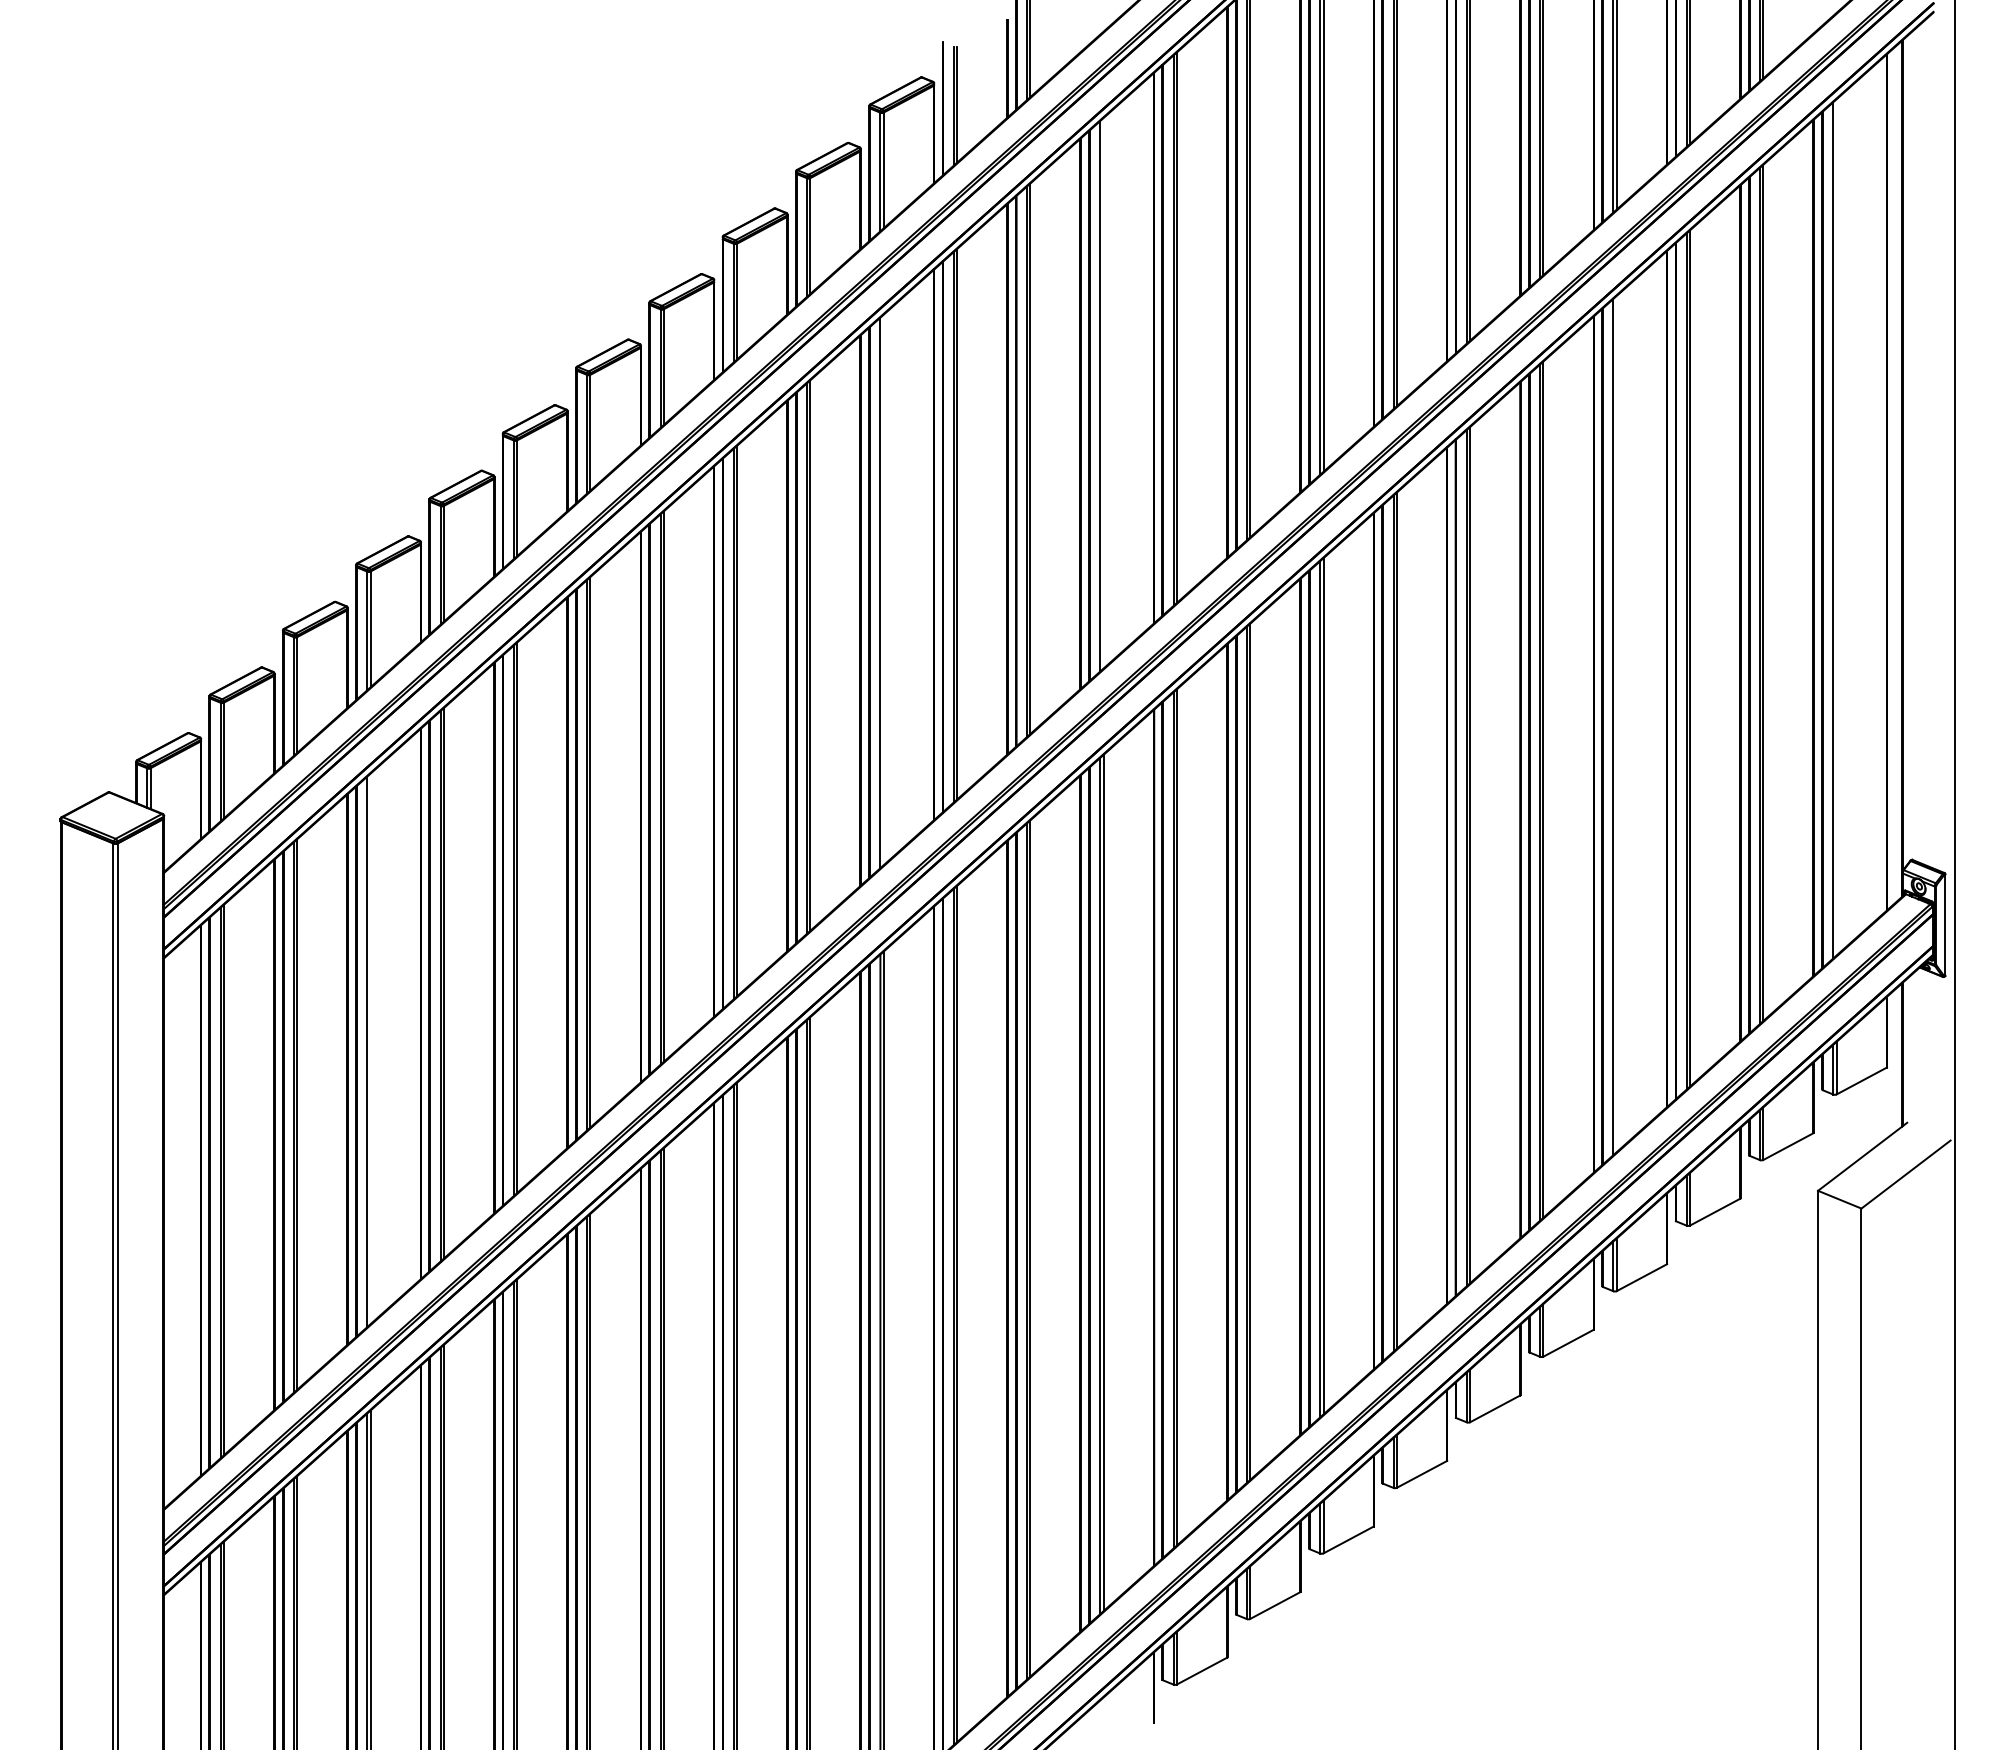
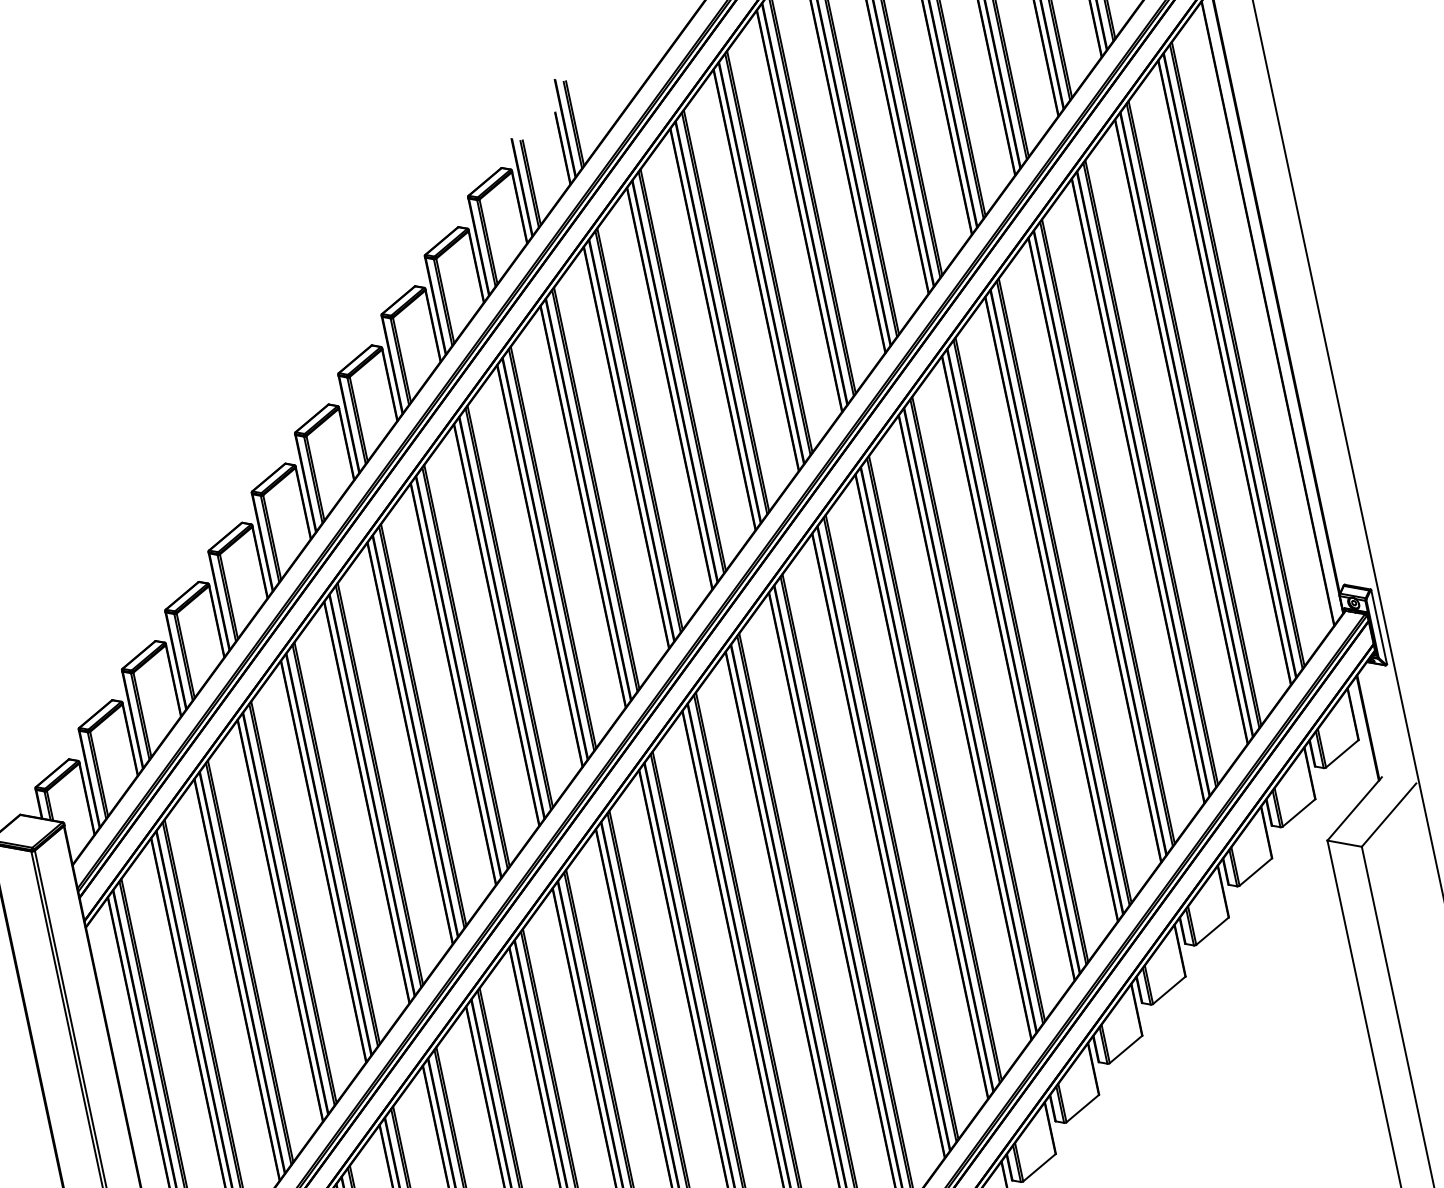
line: (1103, 393) -> (683, 370), added
line: (1836, 527) -> (1238, 354), added
line: (883, 589) -> (553, 547), added
line: (1616, 723) -> (1108, 531), added
line: (370, 1048) -> (250, 961), added

